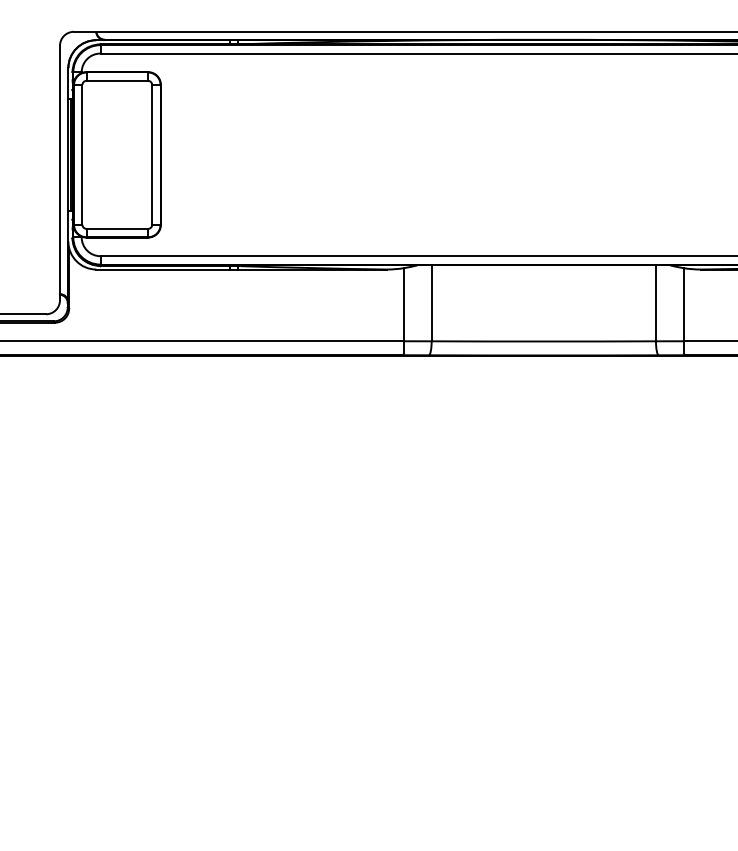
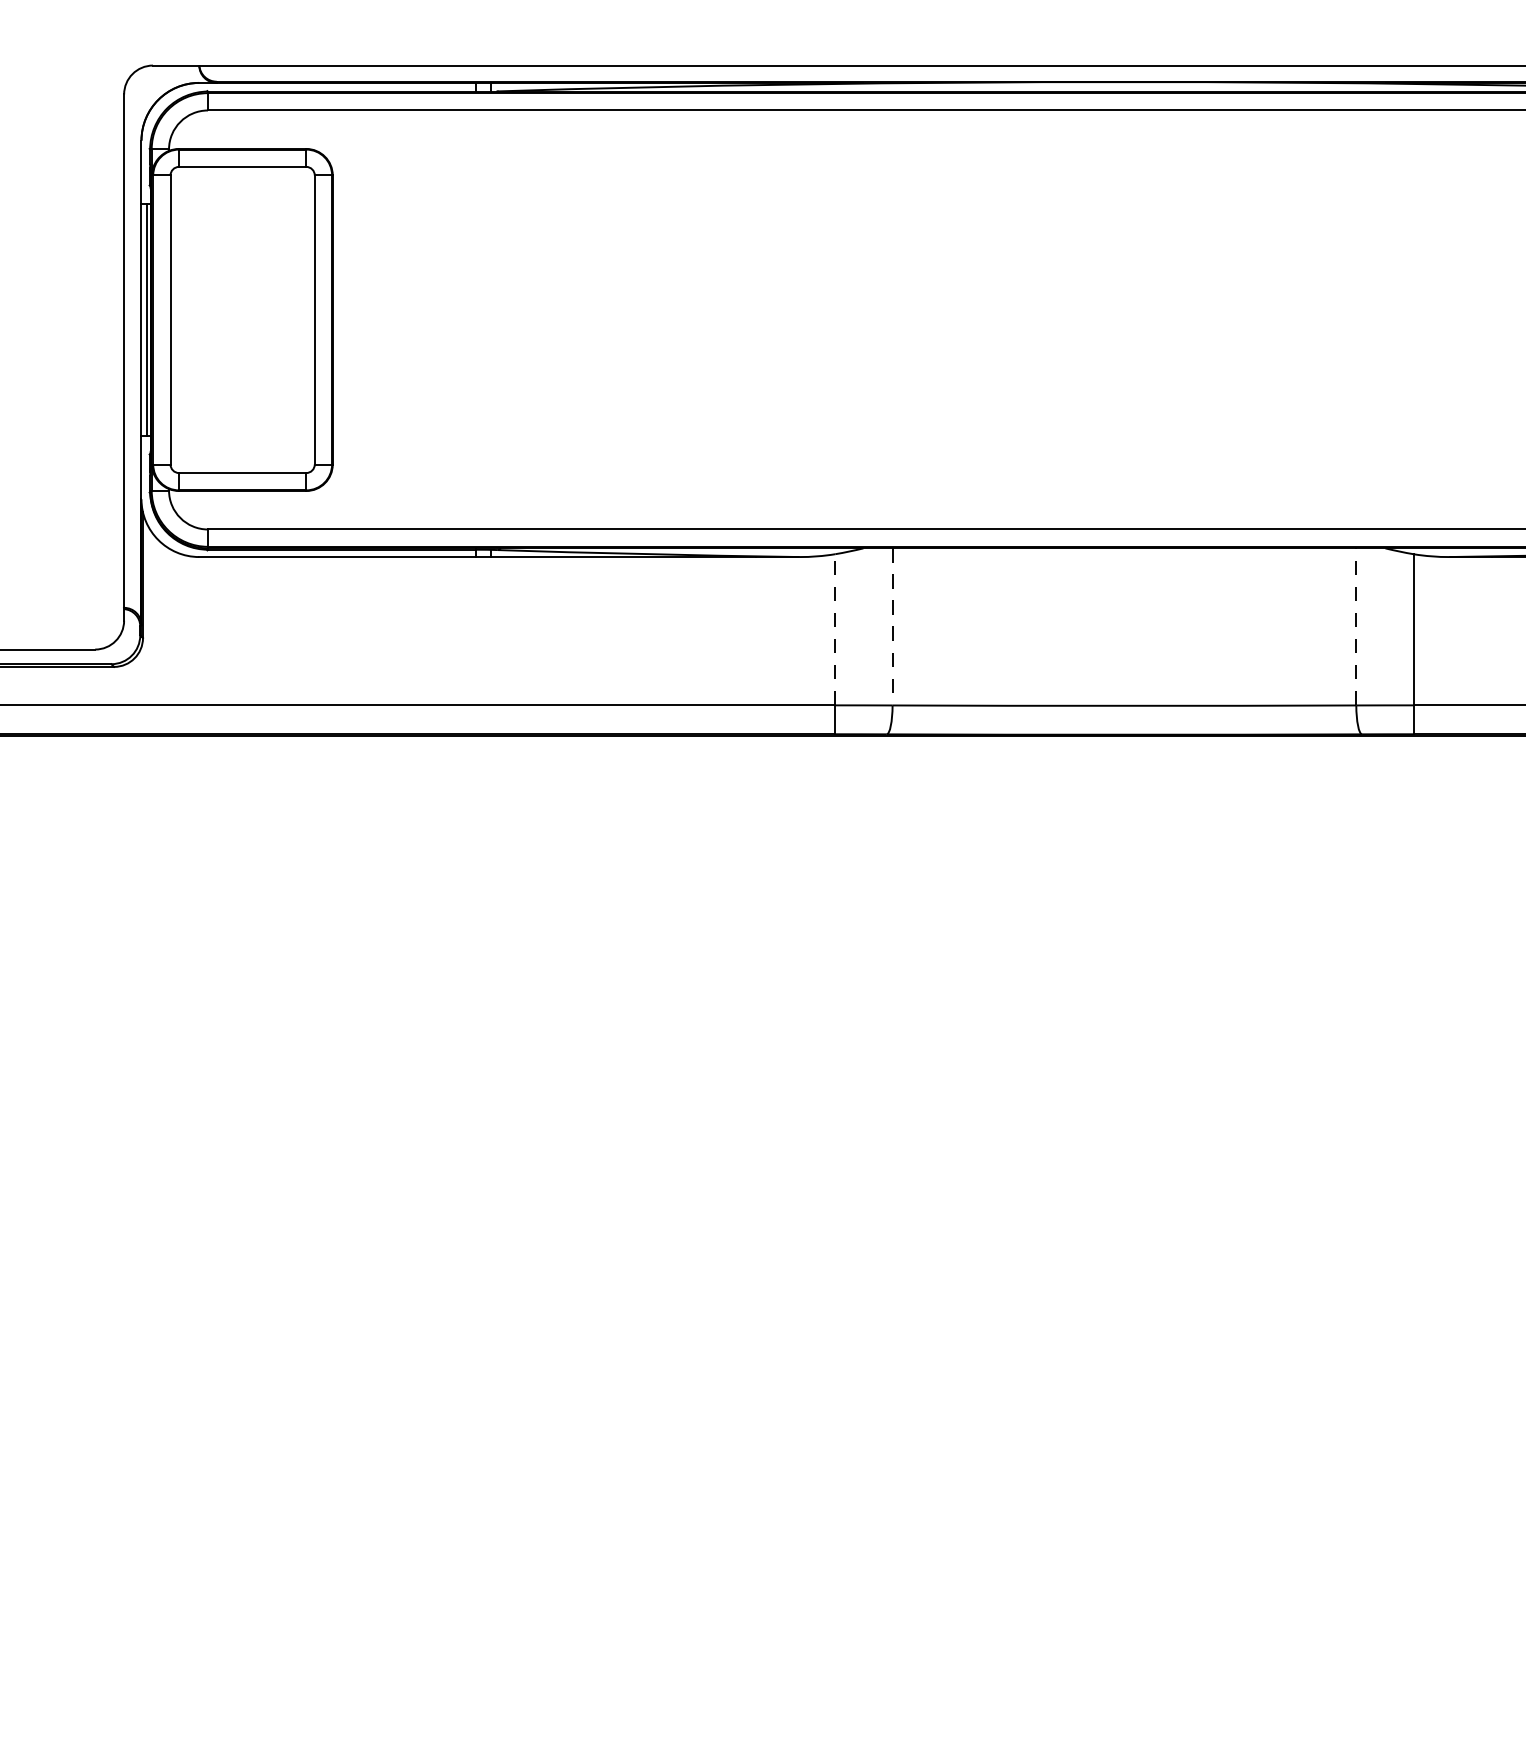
line: (431, 303) -> (892, 627), solid -> dashed
line: (655, 303) -> (1355, 627), solid -> dashed
line: (403, 304) -> (834, 629), solid -> dashed

